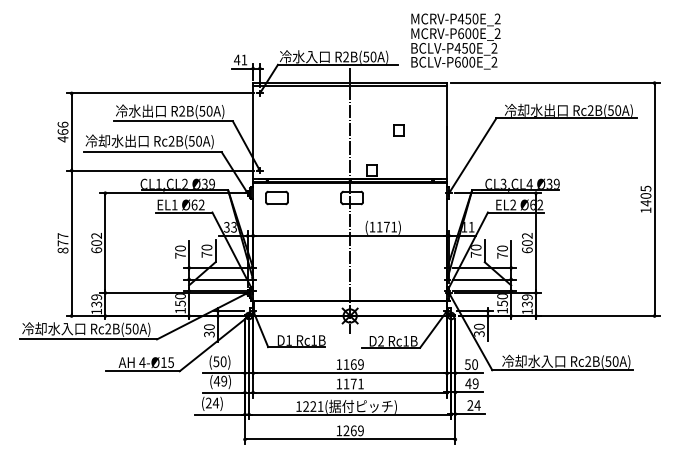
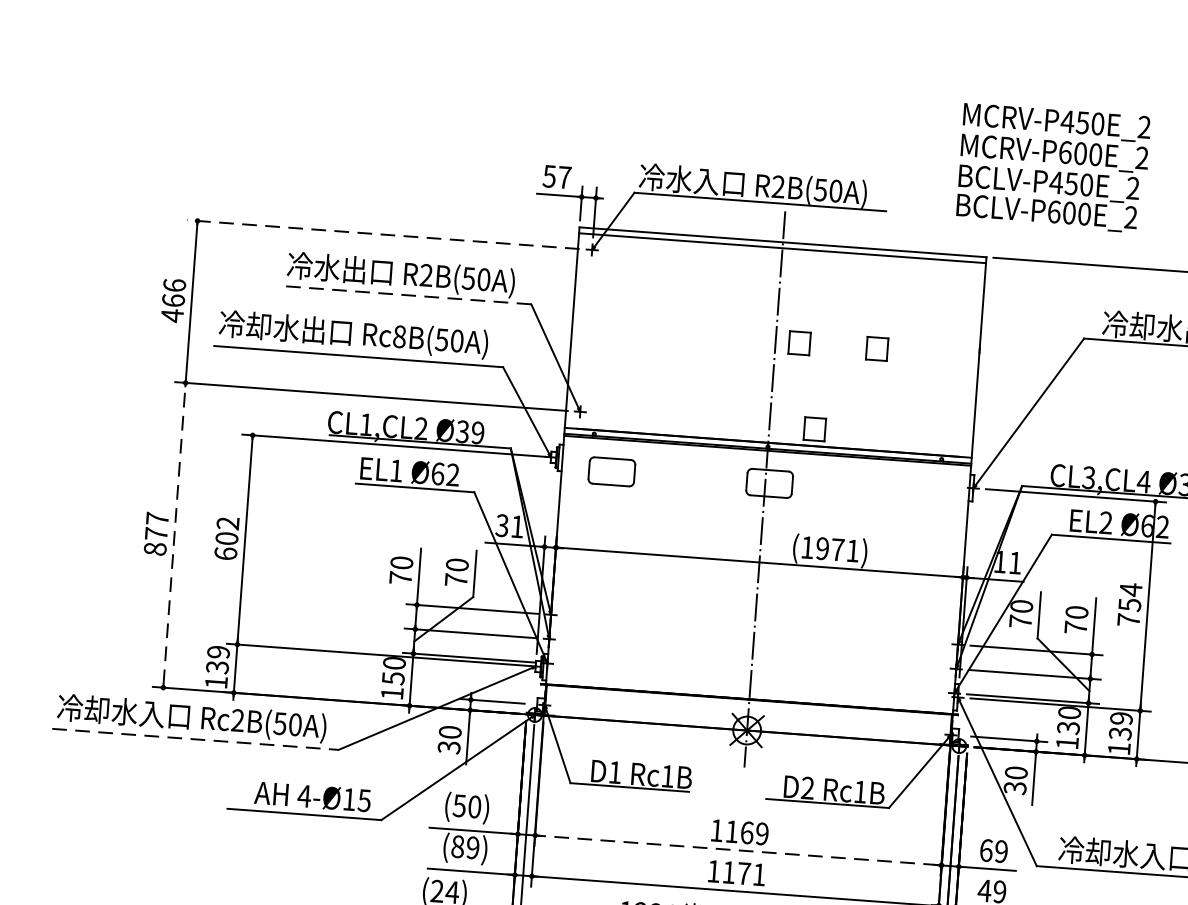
text: (455, 41) -> (1052, 168), moved
text: (240, 59) -> (556, 175), 41 -> 57
line: (160, 93) -> (383, 234), solid -> dashed
line: (172, 121) -> (404, 295), solid -> dashed
part: (361, 130) -> (799, 343), added
text: (171, 141) -> (399, 337), Rc2B(50A) -> Rc8B(50A)
text: (379, 226) -> (822, 547), (1171) -> (1971)
text: (233, 227) -> (516, 527), 33 -> 31
line: (71, 242) -> (174, 533), solid -> dashed
text: (527, 242) -> (1130, 603), 602 -> 754
text: (501, 303) -> (1066, 727), 150 -> 130
line: (89, 339) -> (197, 739), solid -> dashed
text: (470, 364) -> (991, 850), 50 -> 69
line: (349, 373) -> (736, 850), solid -> dashed
text: (216, 380) -> (456, 845), (49) -> (89)

